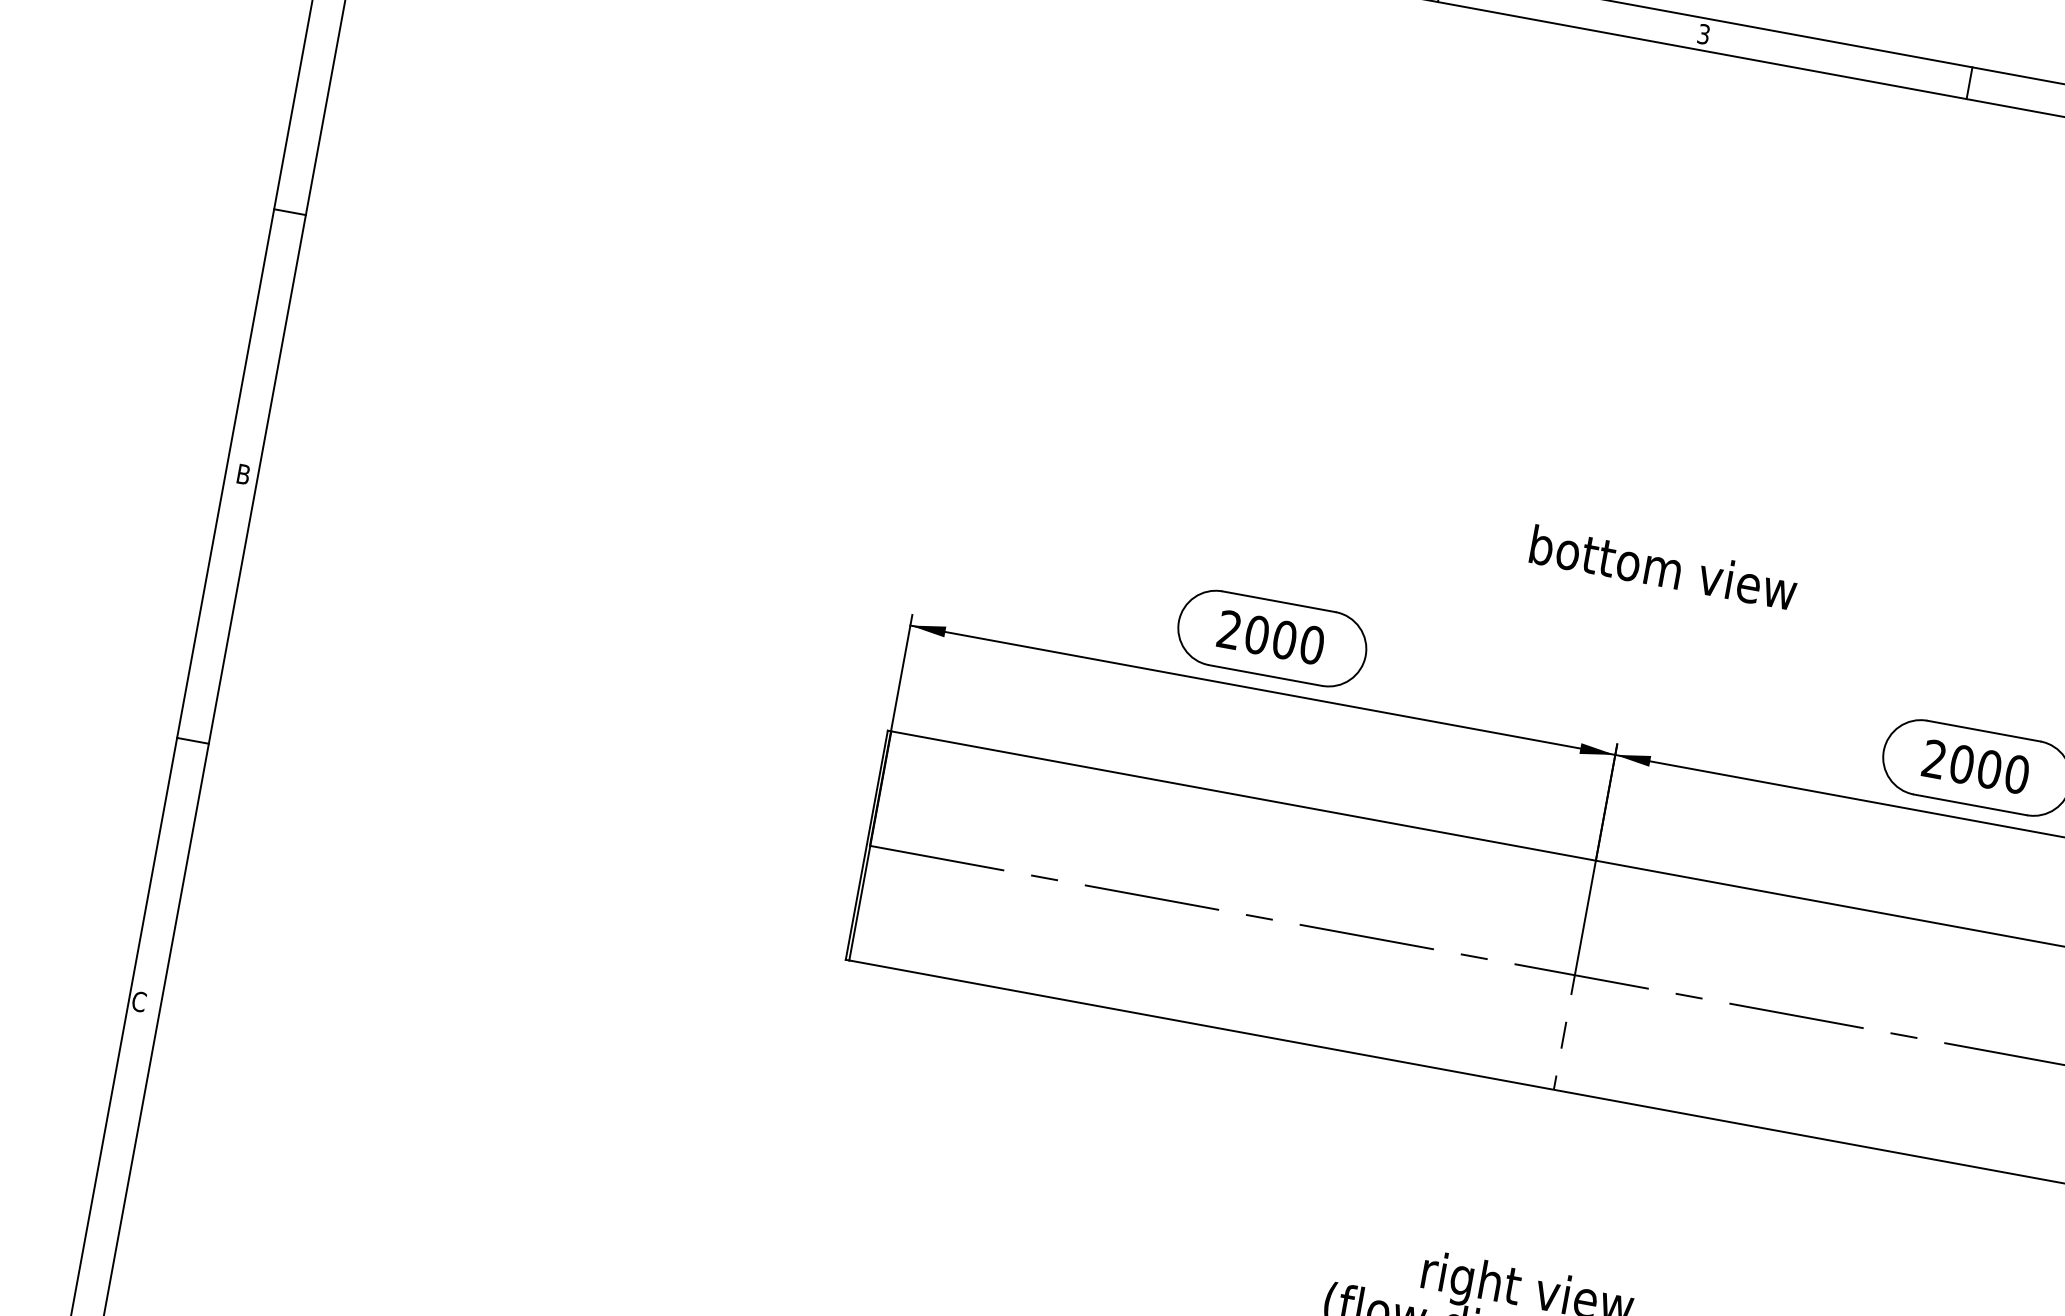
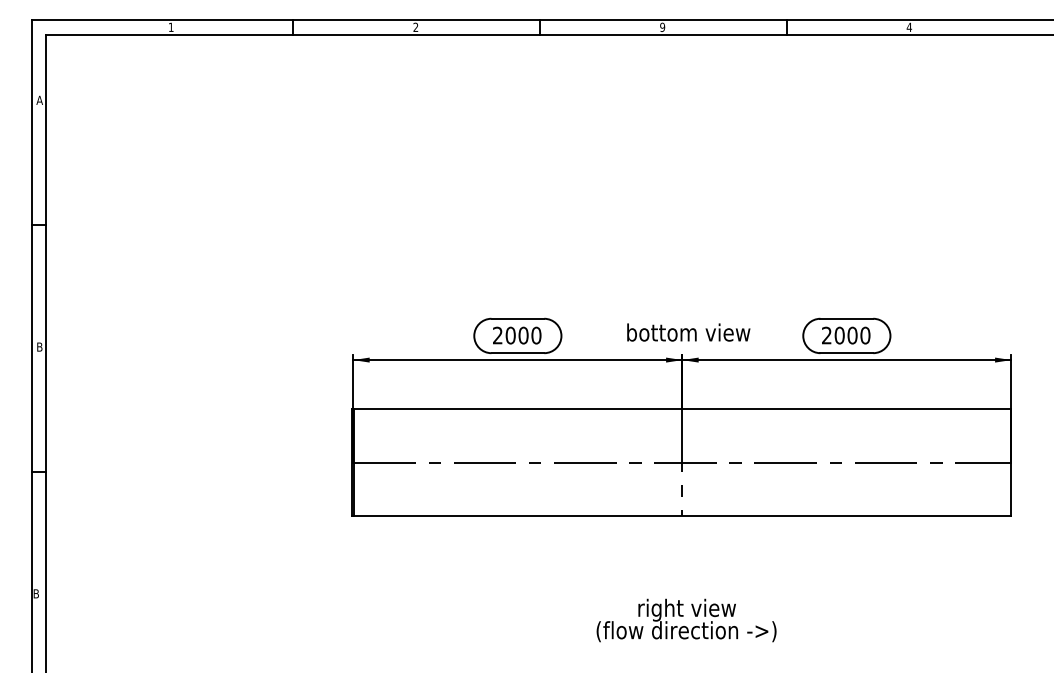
text: (1703, 32) -> (662, 26), 3 -> 9
text: (1663, 567) -> (688, 332), moved
text: (139, 1001) -> (36, 593), C -> B

